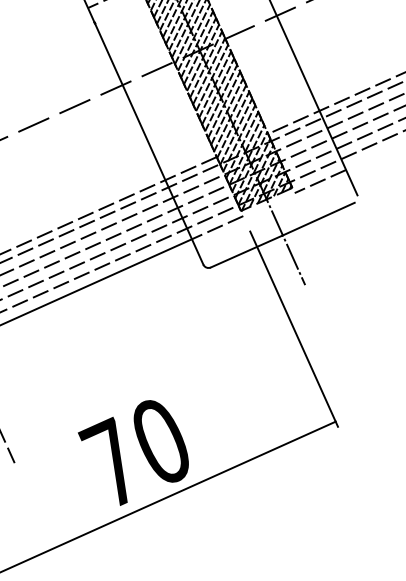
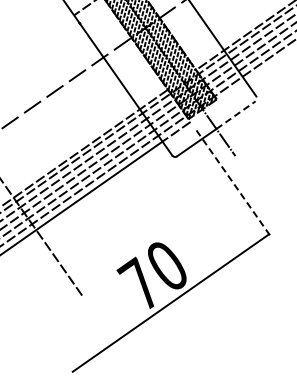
line: (320, 181) -> (232, 92), removed
line: (319, 219) -> (236, 115), solid -> dashed
line: (294, 330) -> (234, 184), solid -> dashed

